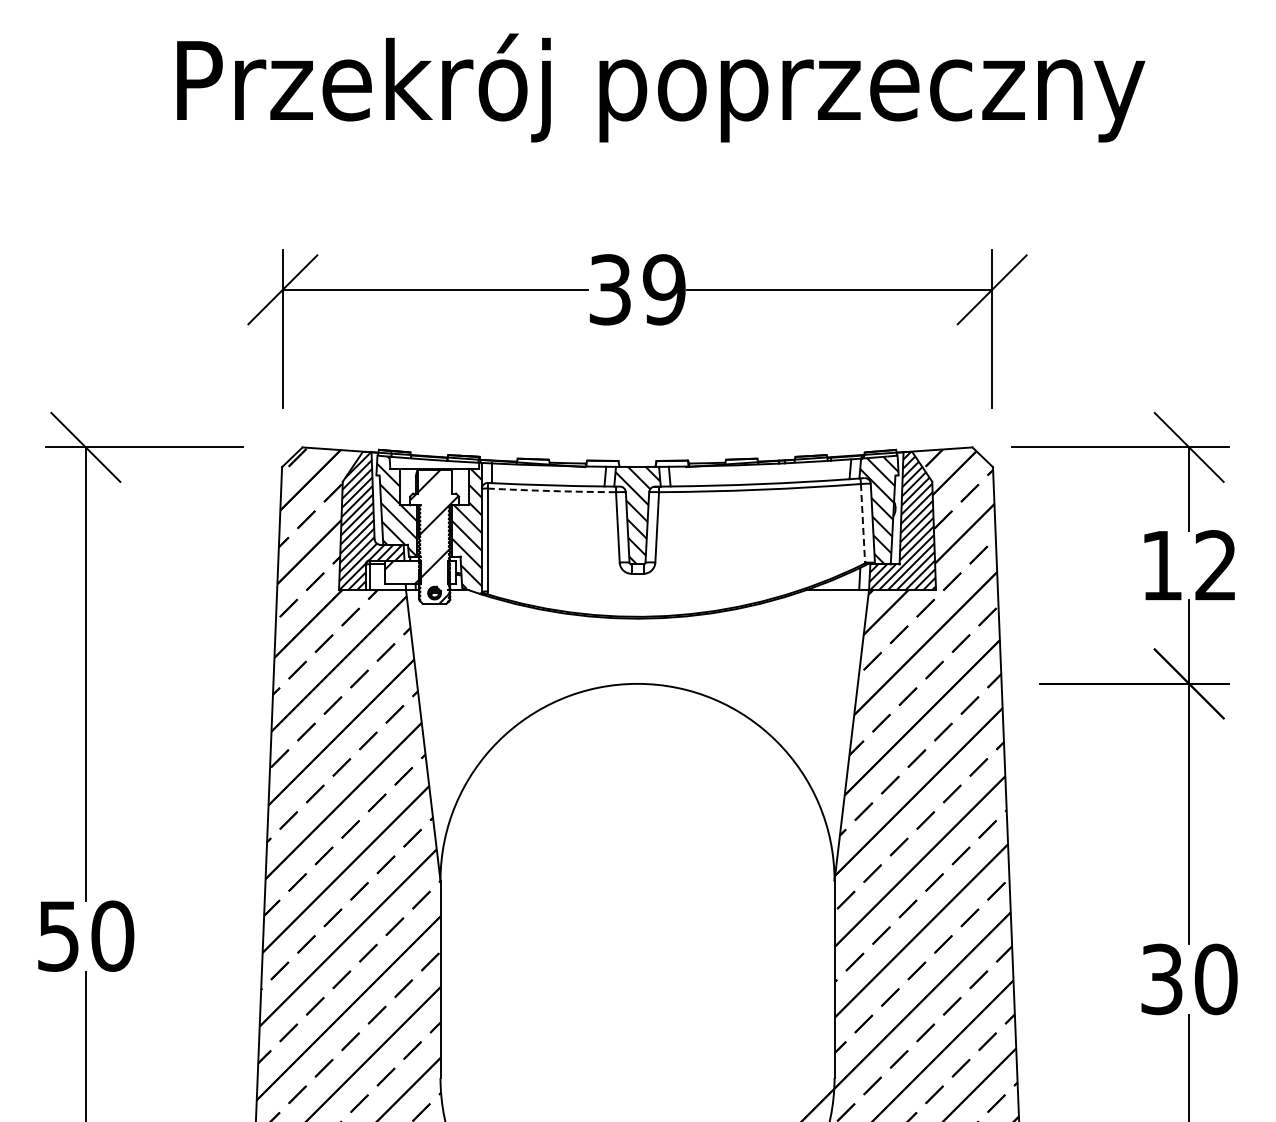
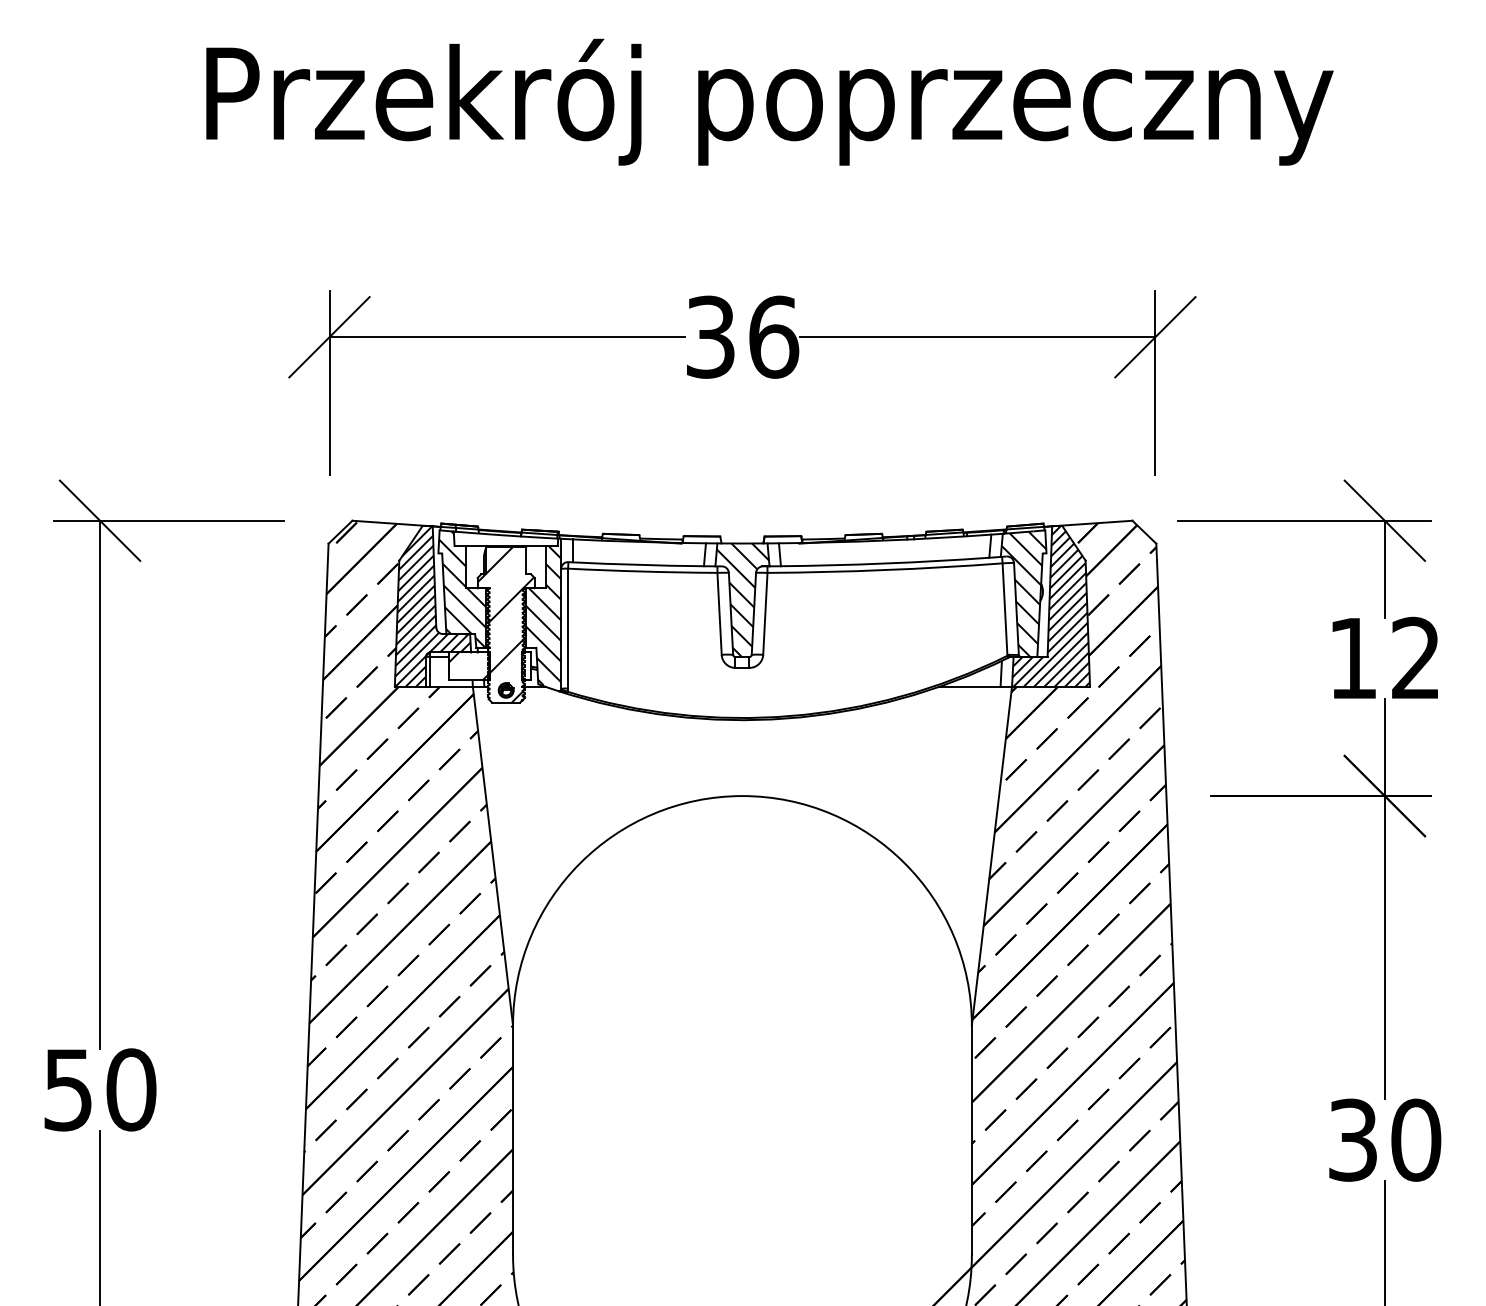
text: (664, 289) -> (773, 336), 39 -> 36
arc: (551, 491) -> (642, 572), dashed -> solid
line: (863, 523) -> (1005, 609), dashed -> solid

